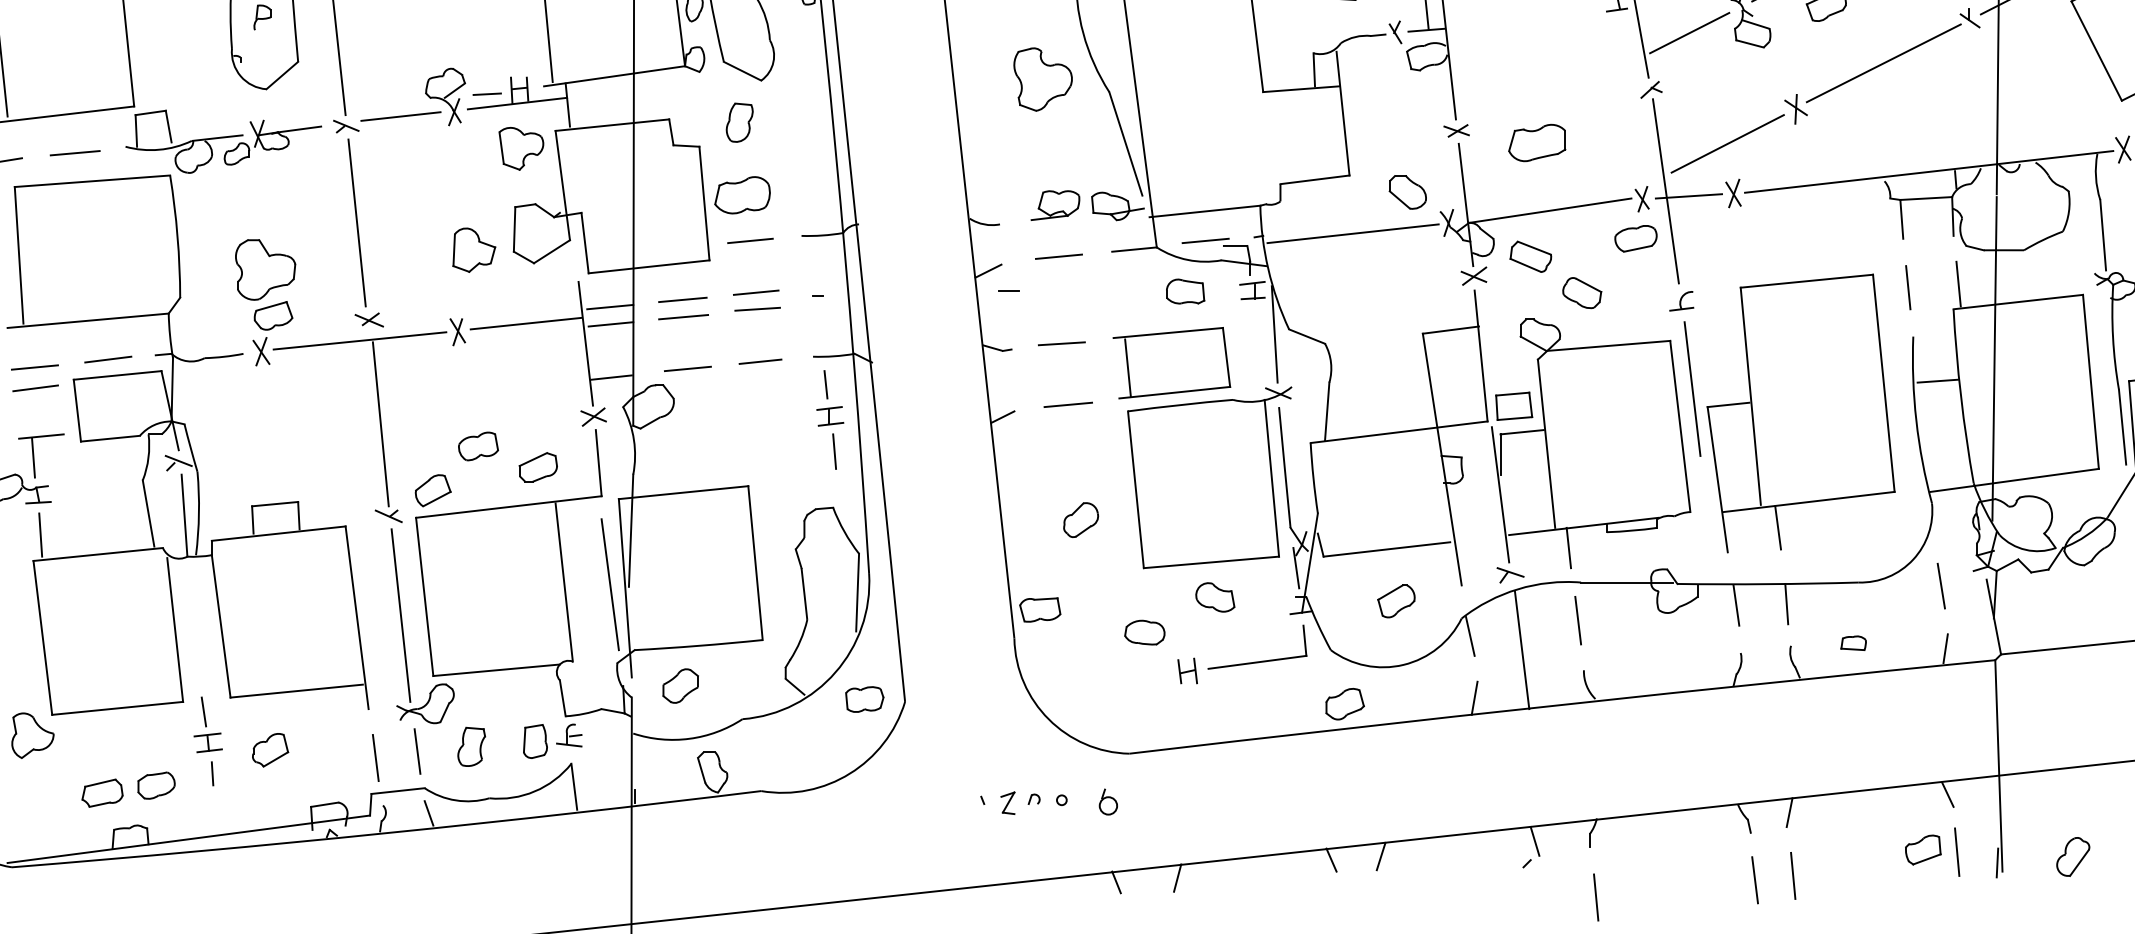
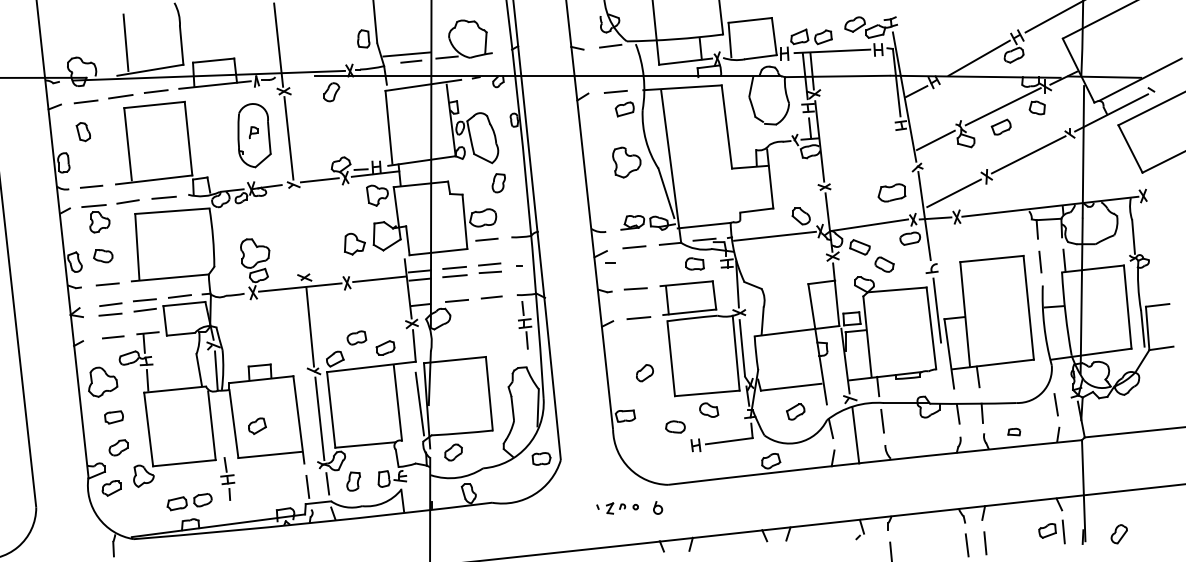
part: (739, 123) -> (498, 183), moved
part: (1536, 142) -> (891, 192), moved
line: (356, 223) -> (298, 231), removed
part: (270, 748) -> (257, 425), moved

